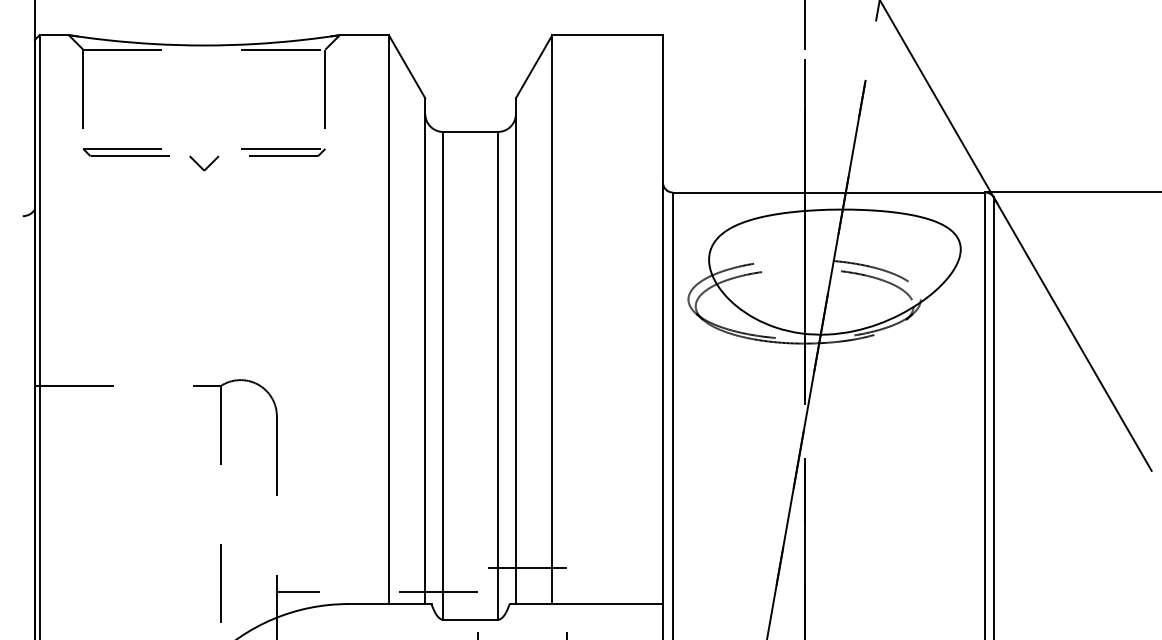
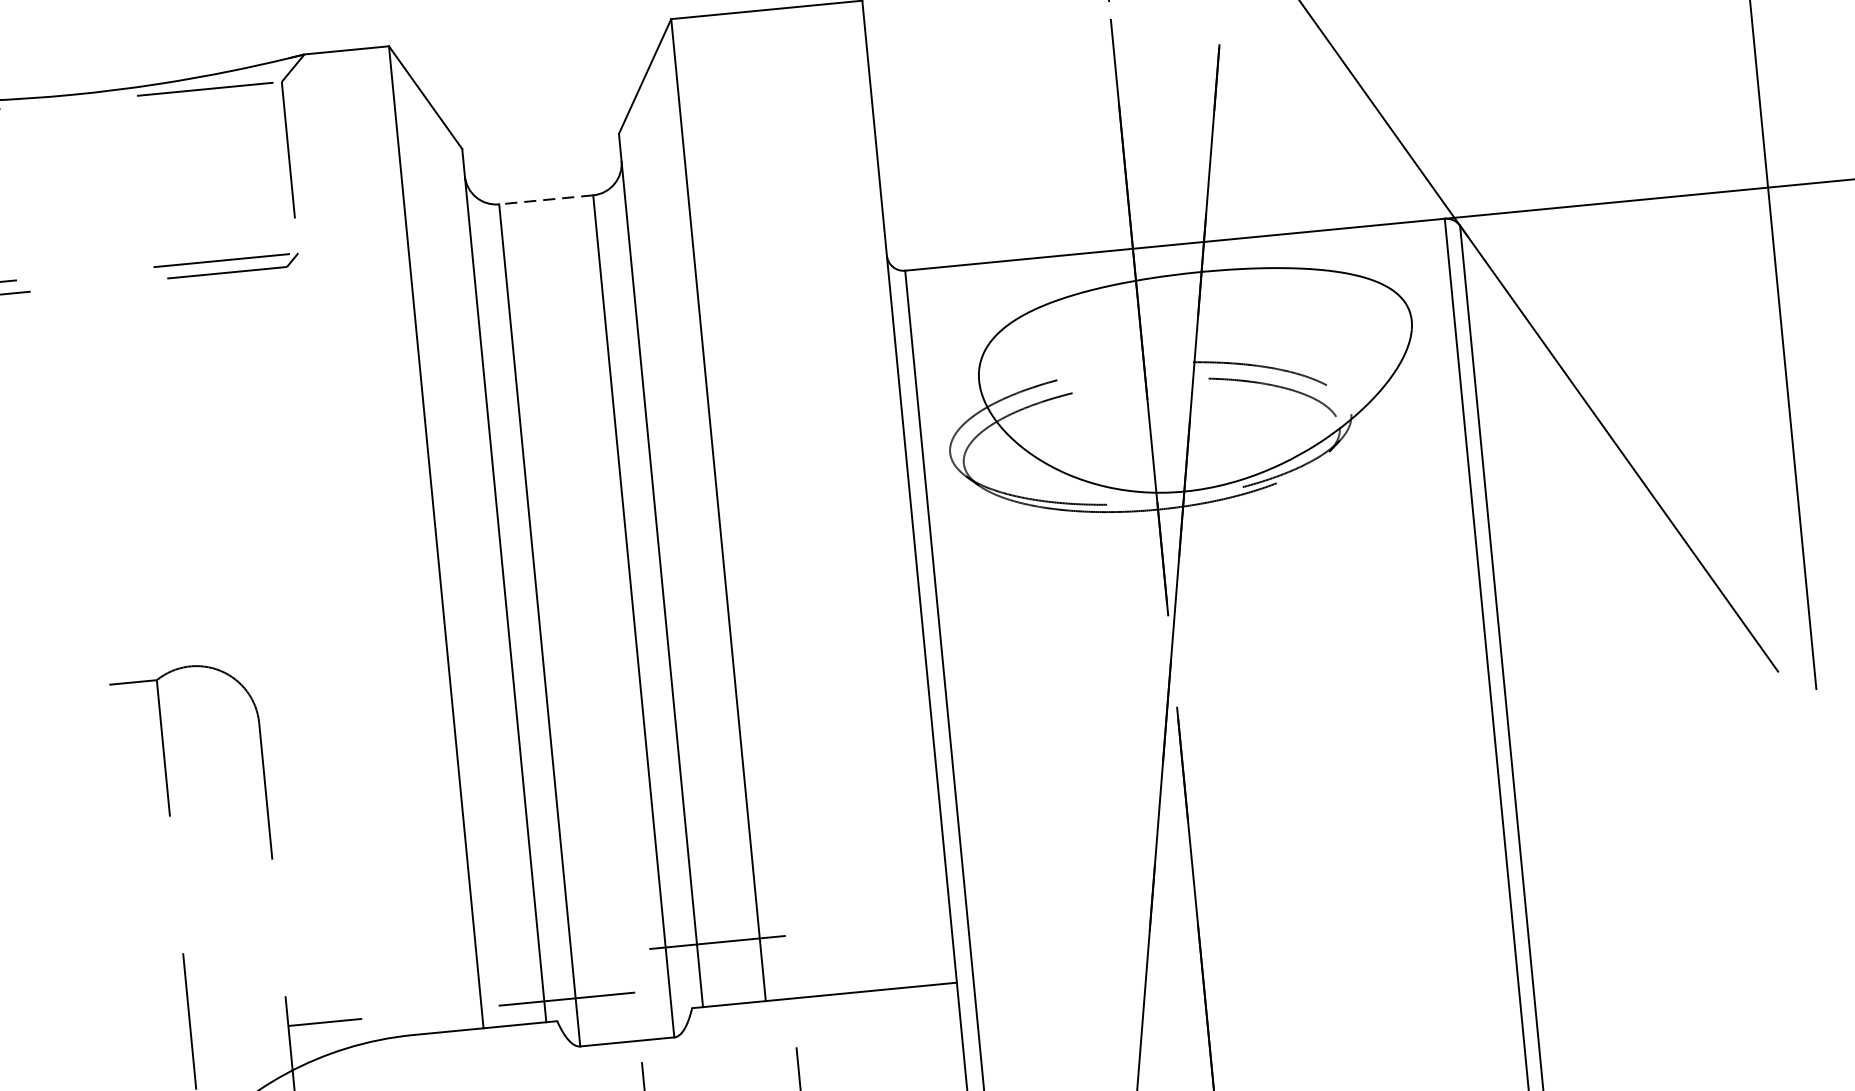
line: (470, 131) -> (545, 199), solid -> dashed
part: (204, 163) -> (92, 298), removed

